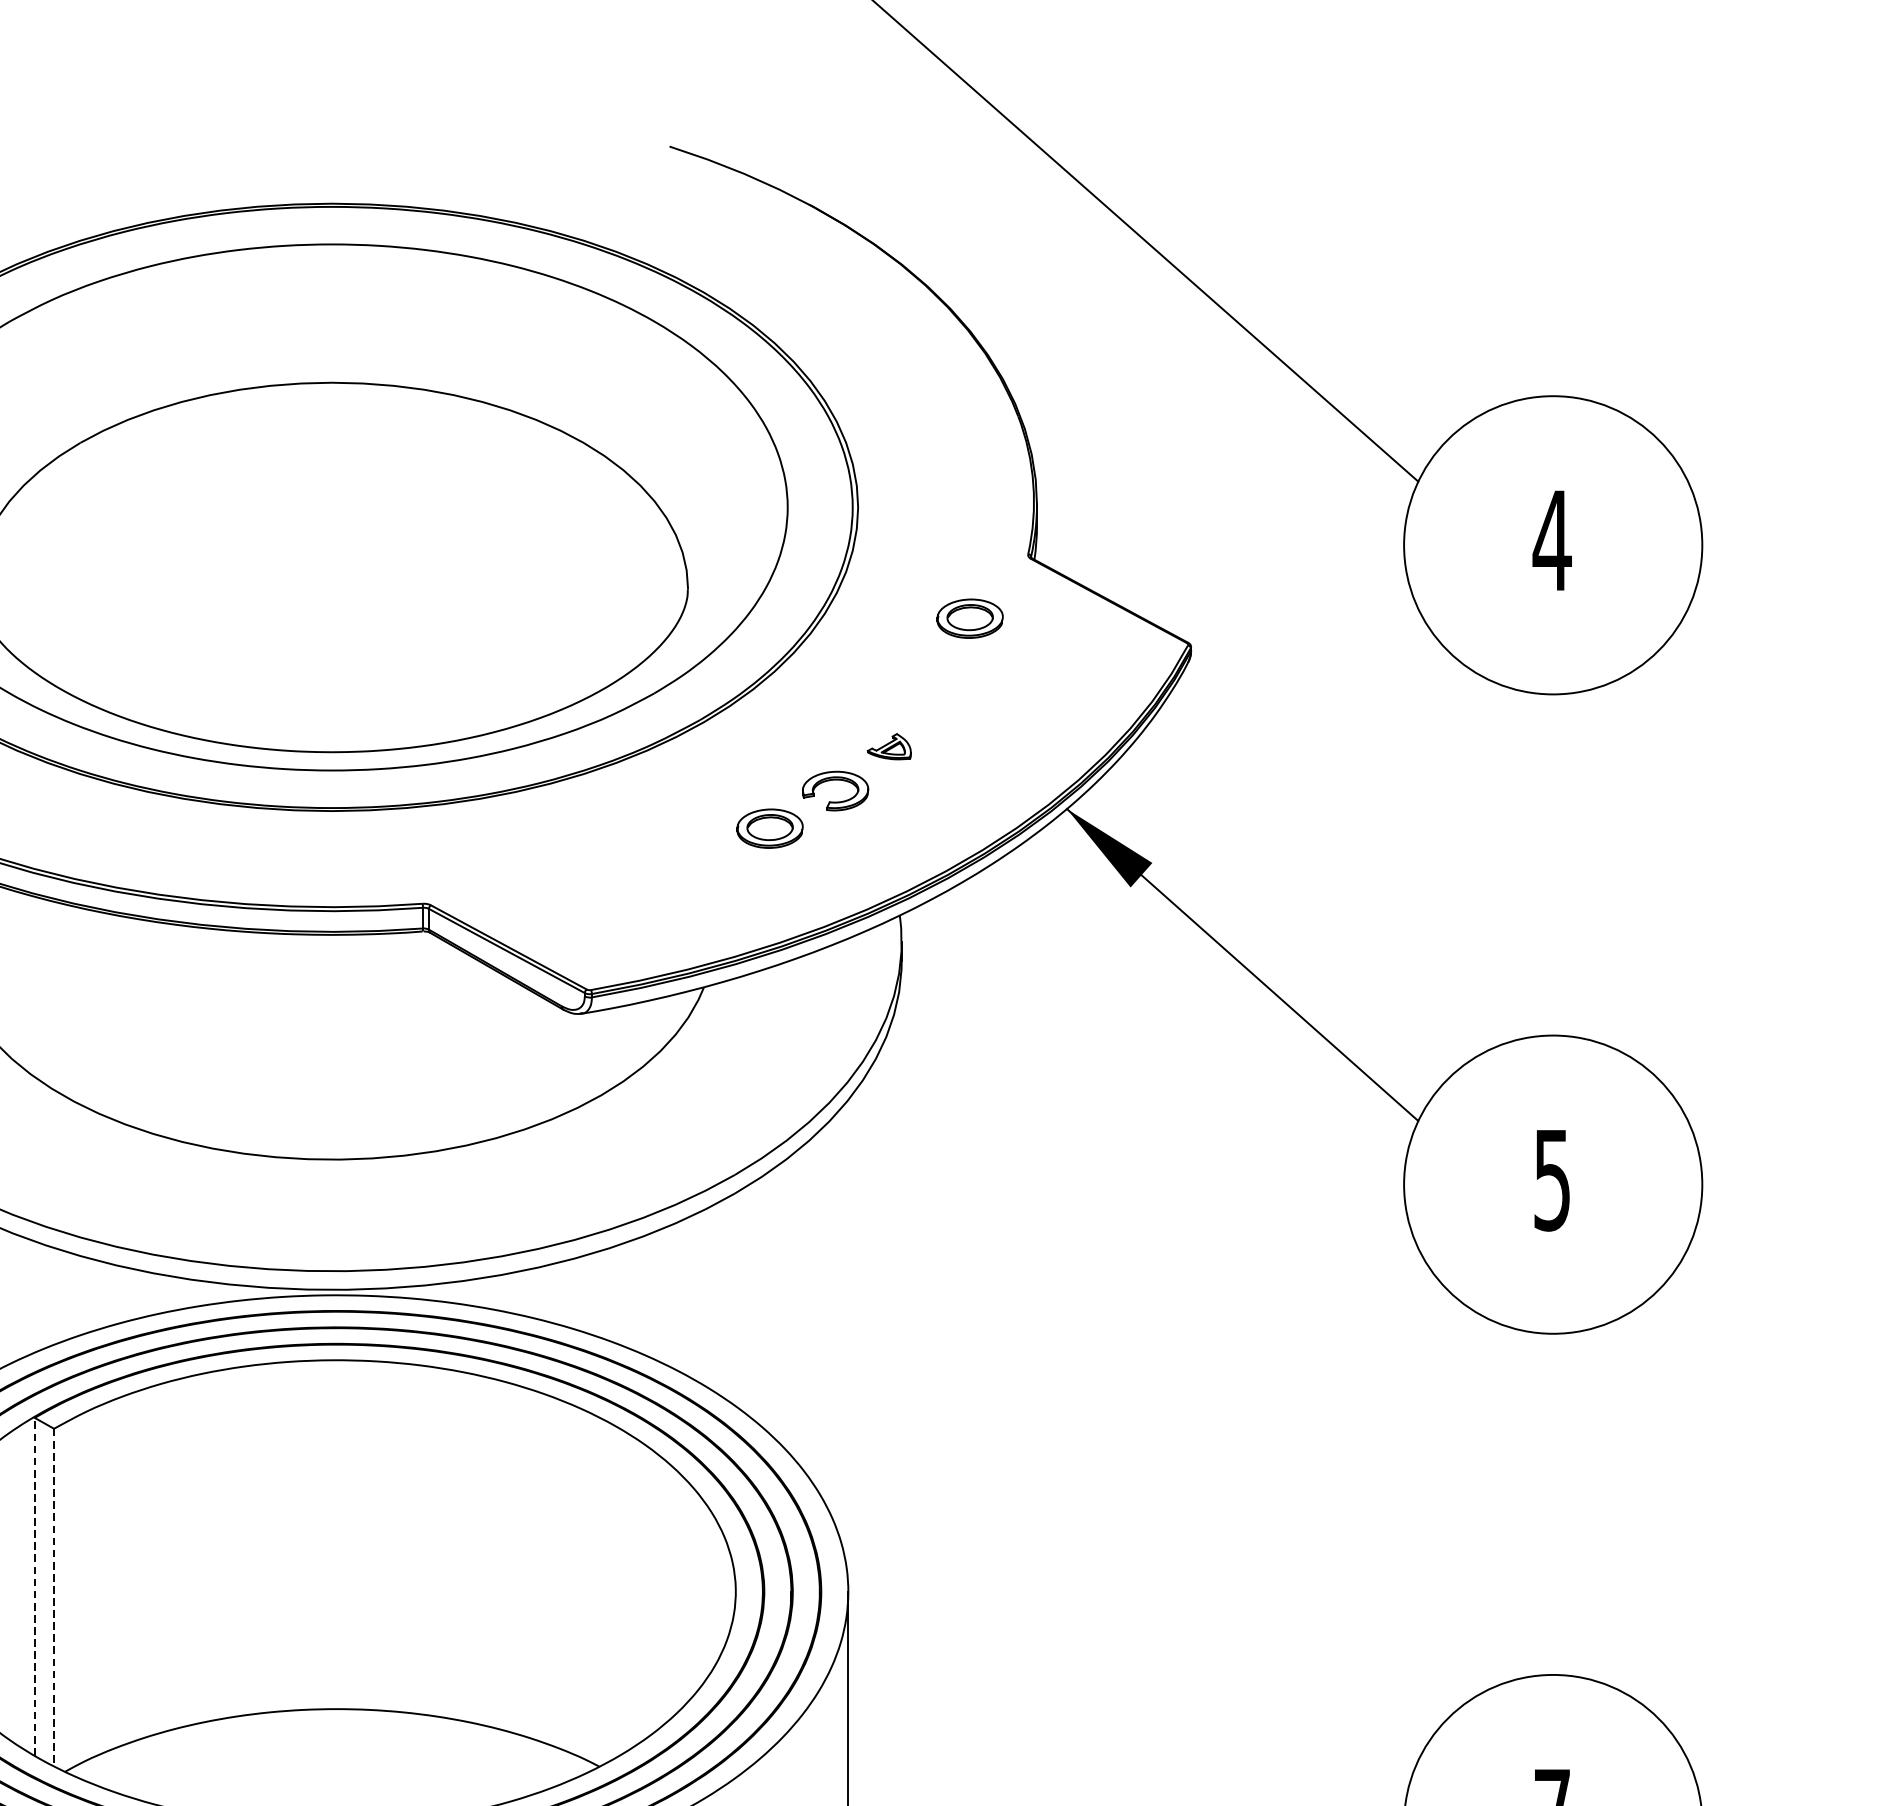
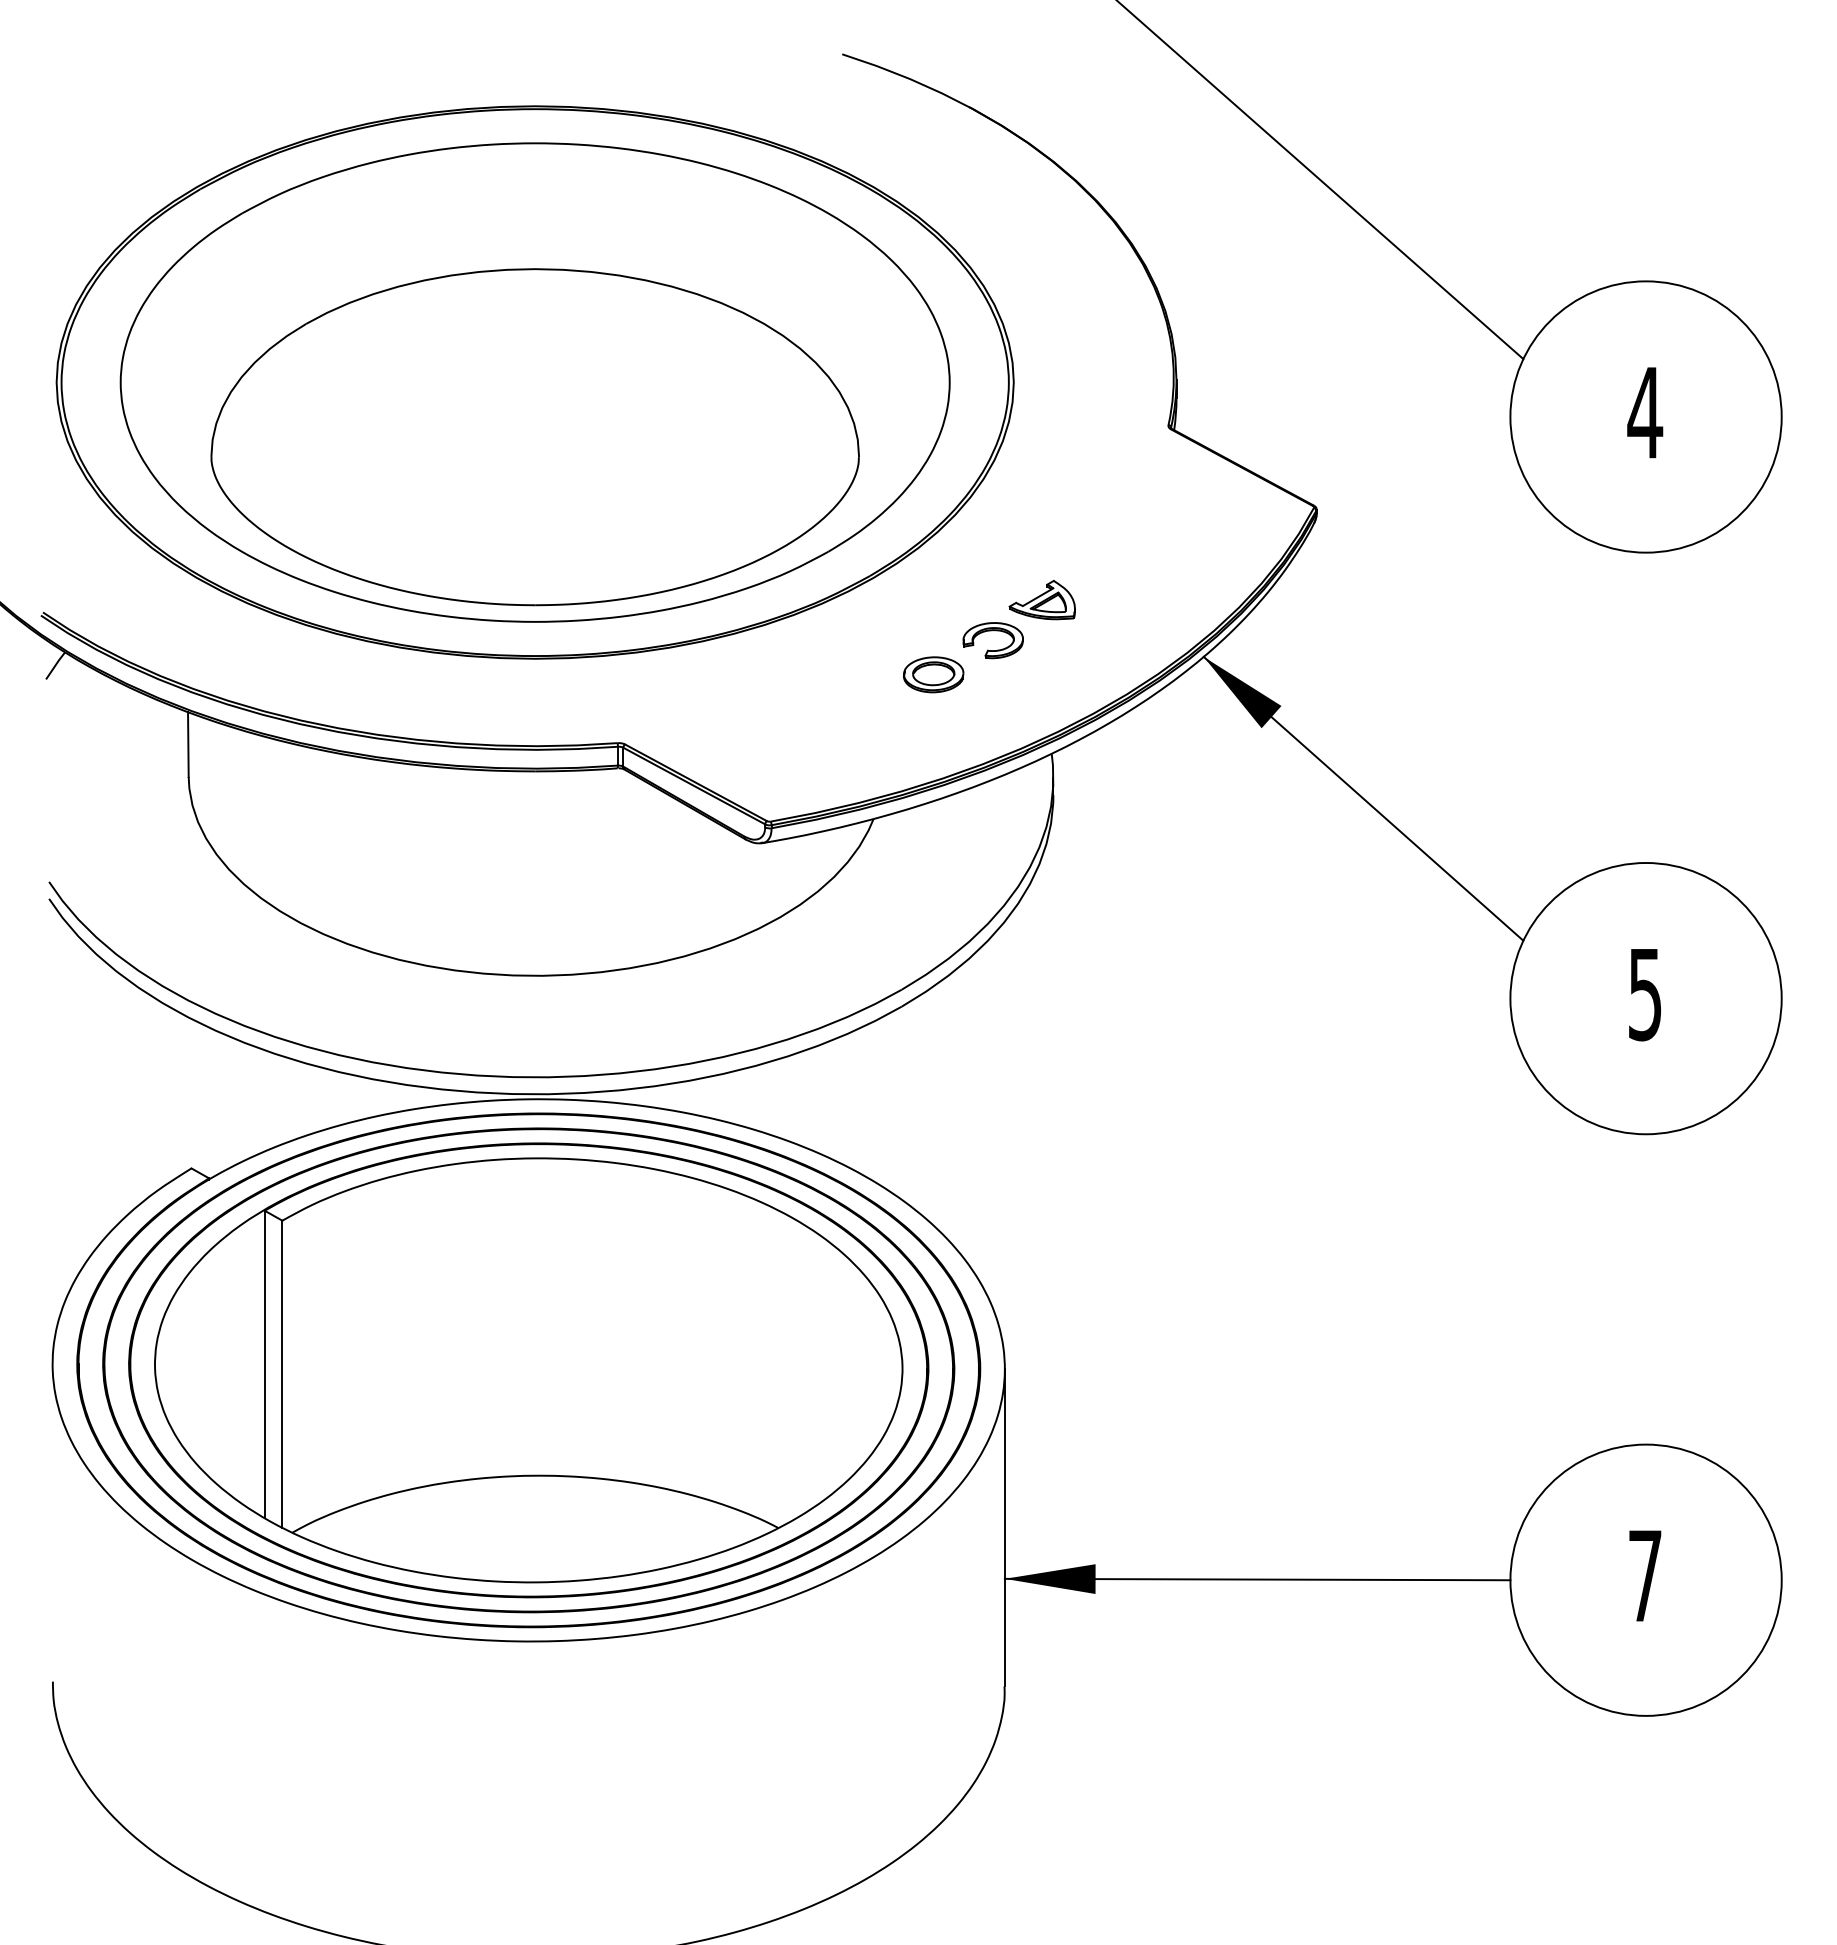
part: (969, 618) -> (1115, 483), removed
part: (888, 747) -> (1041, 600), size x1.67
line: (34, 1586) -> (264, 1364), dashed -> solid
line: (54, 1597) -> (282, 1374), dashed -> solid

